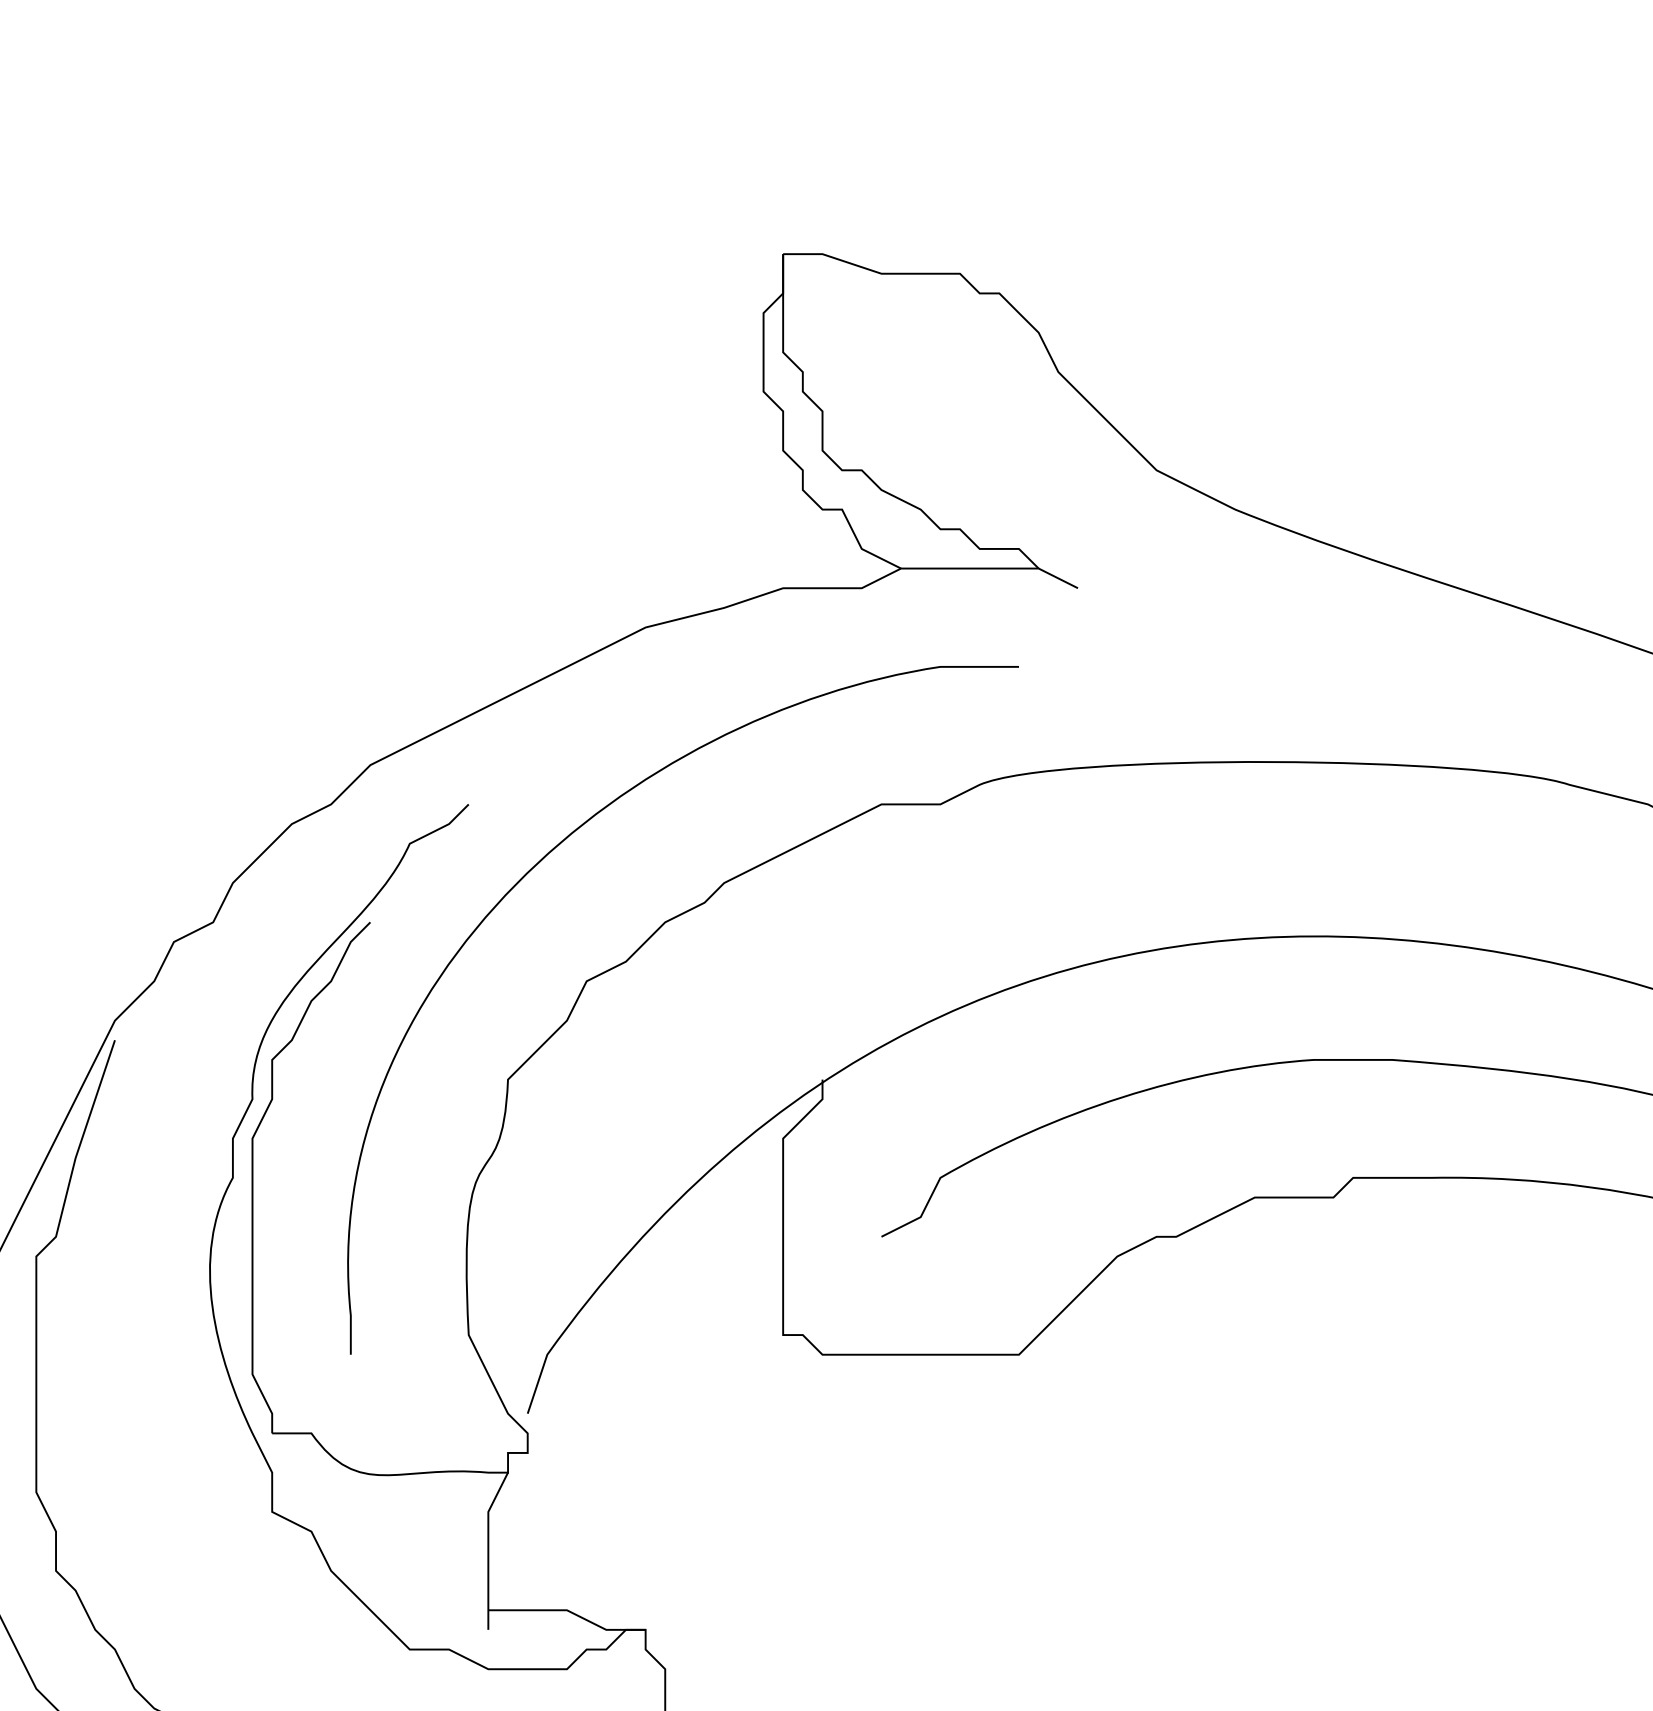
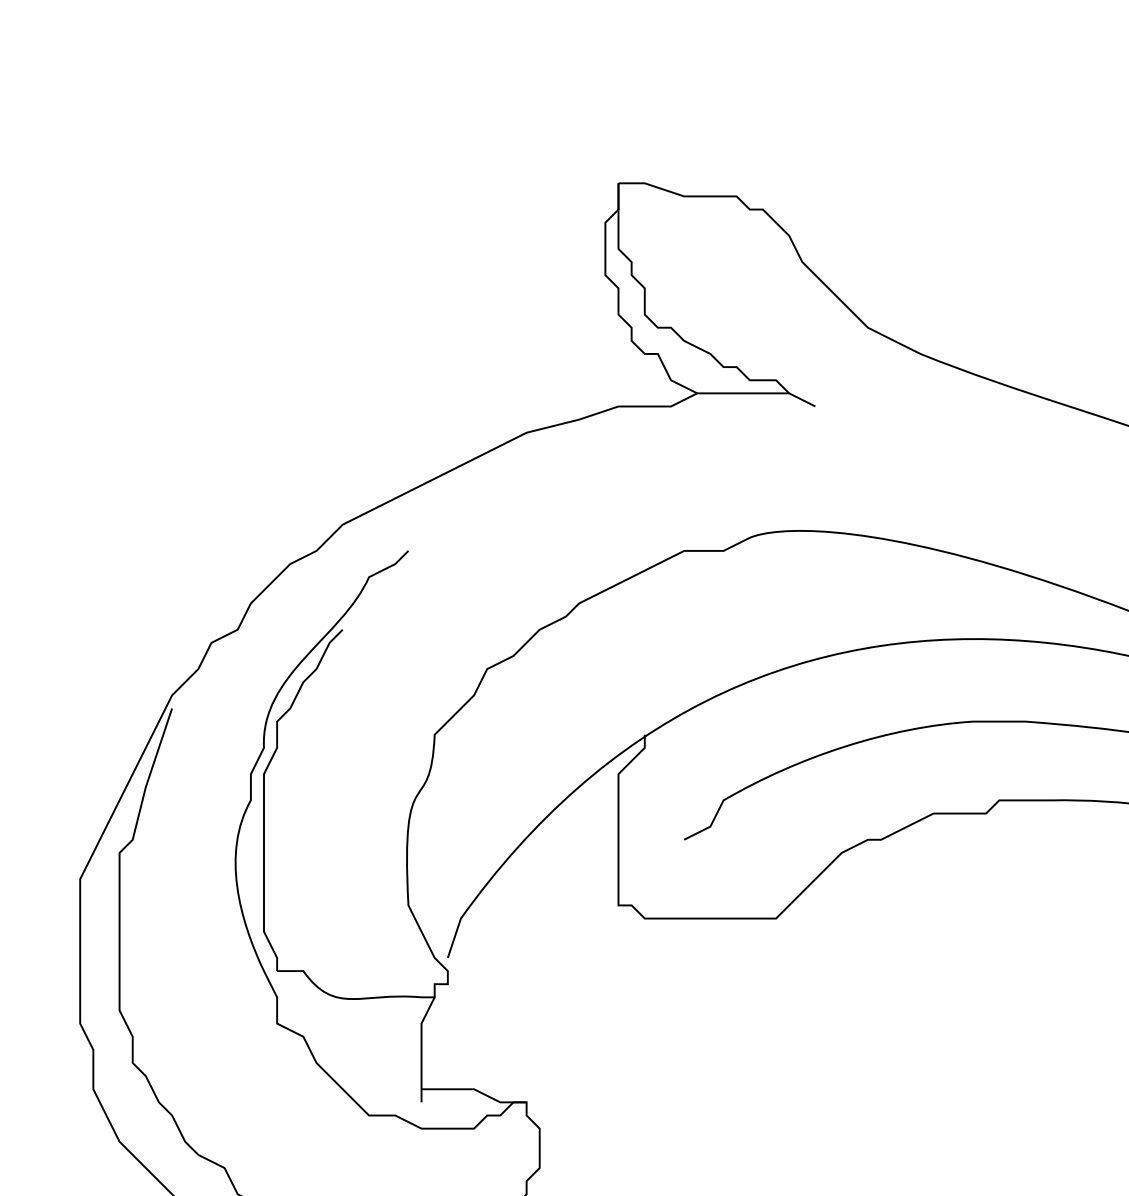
curve: (545, 859) -> (459, 587), removed

